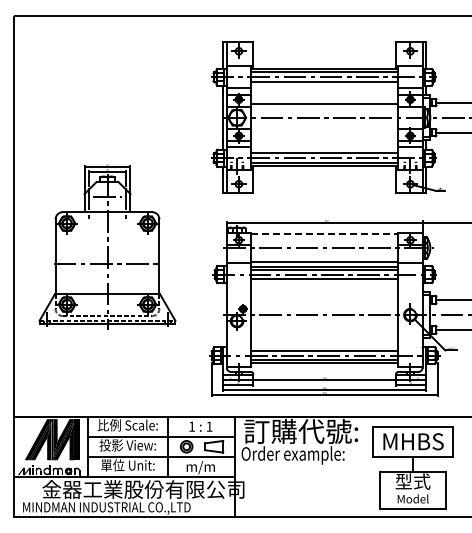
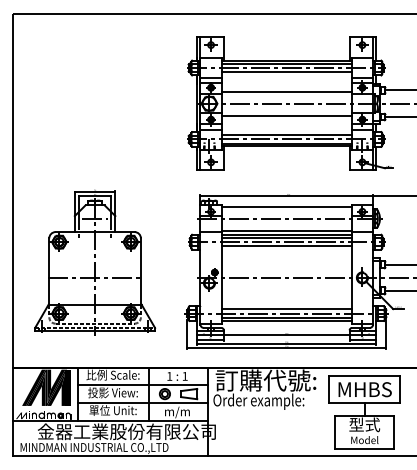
line: (324, 131) -> (286, 115), added
line: (324, 234) -> (286, 206), dashed -> solid
part: (107, 246) -> (95, 262), moved

